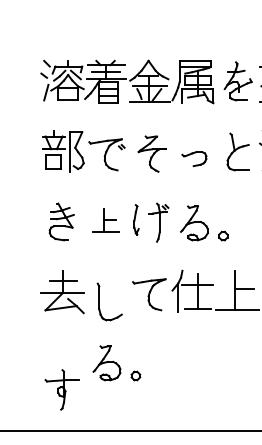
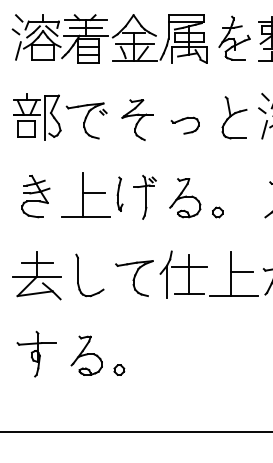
part: (105, 220) -> (85, 194), size x1.67
part: (99, 301) -> (78, 274), moved
part: (61, 389) -> (35, 353), moved

